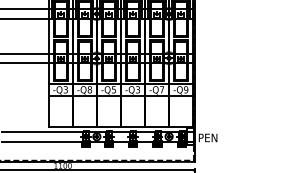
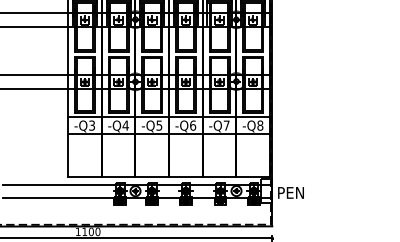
text: (89, 89) -> (125, 125), -Q8 -> -Q4
text: (138, 89) -> (193, 125), -Q3 -> -Q6
text: (186, 89) -> (260, 125), -Q9 -> -Q8

